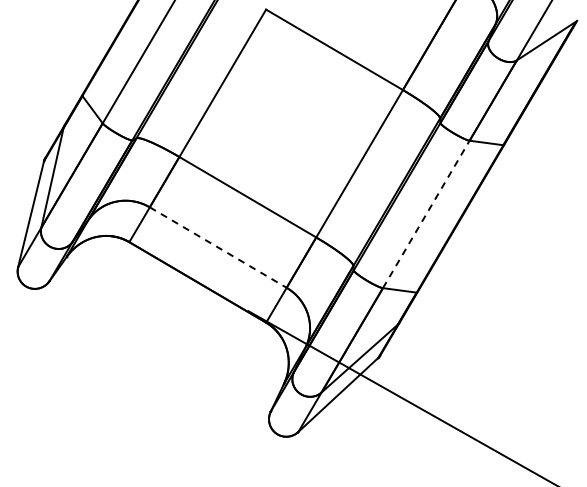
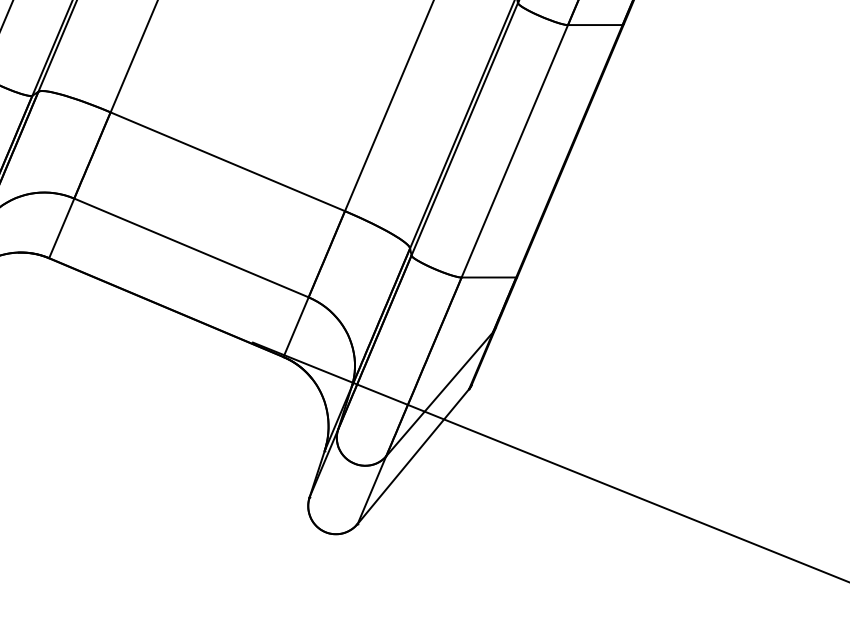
line: (426, 214) -> (515, 151), dashed -> solid
line: (218, 247) -> (191, 247), dashed -> solid

